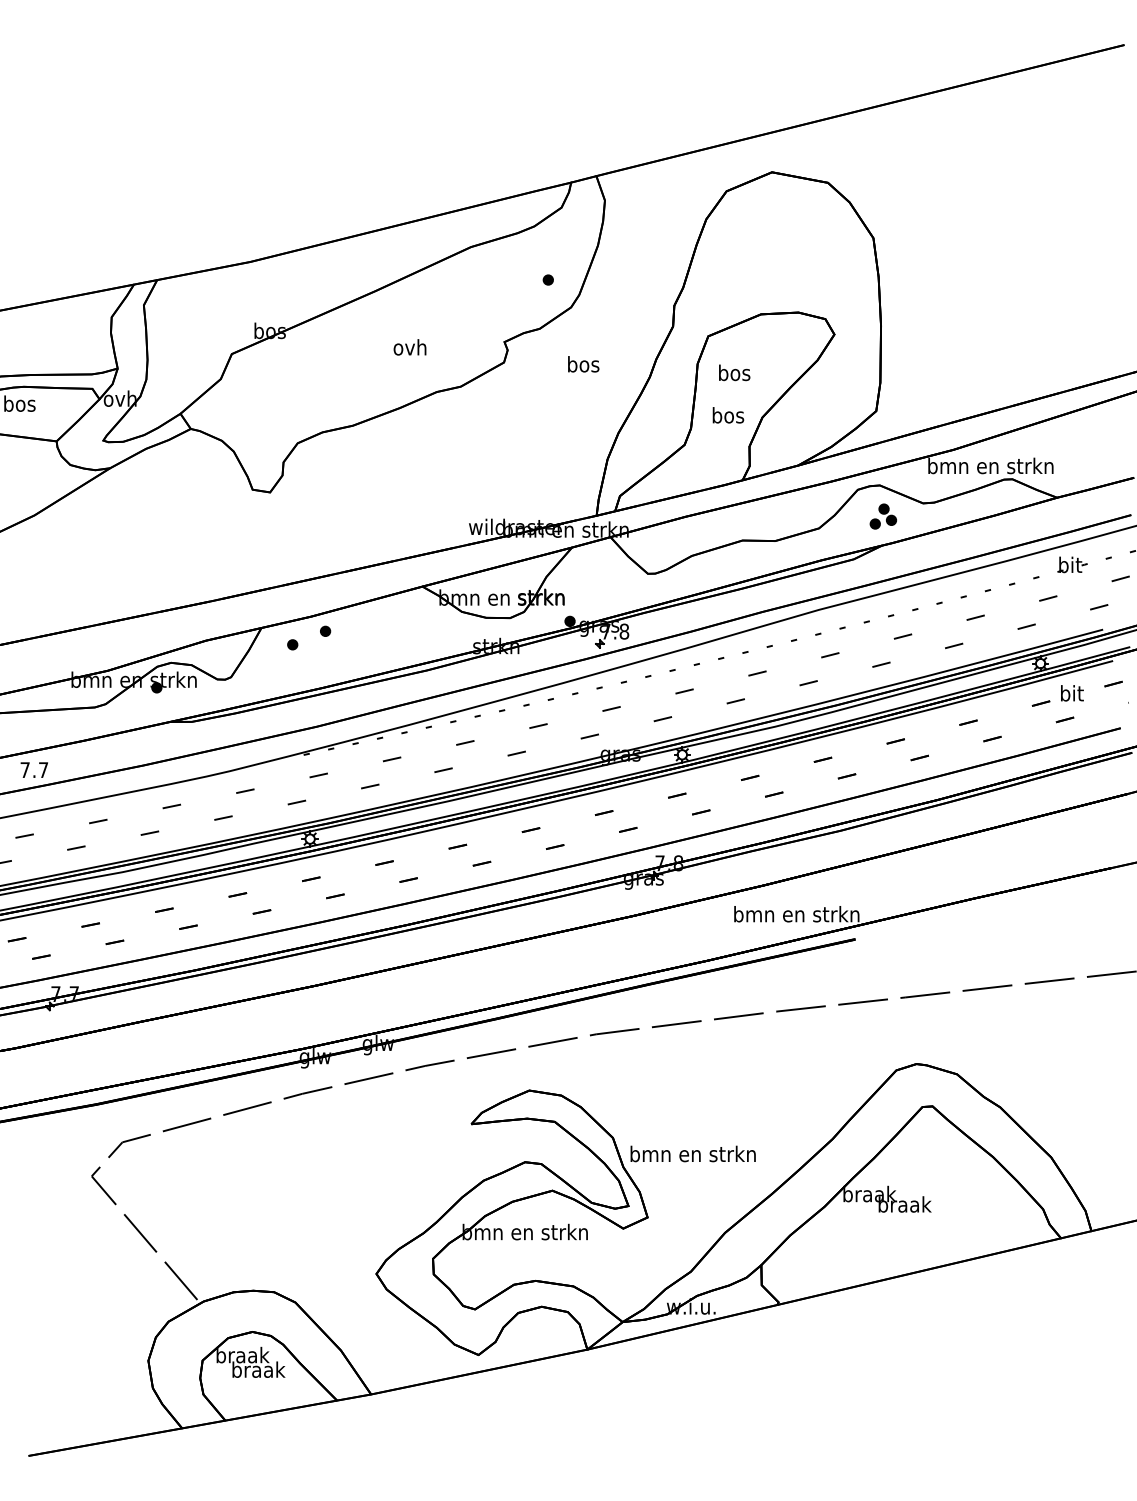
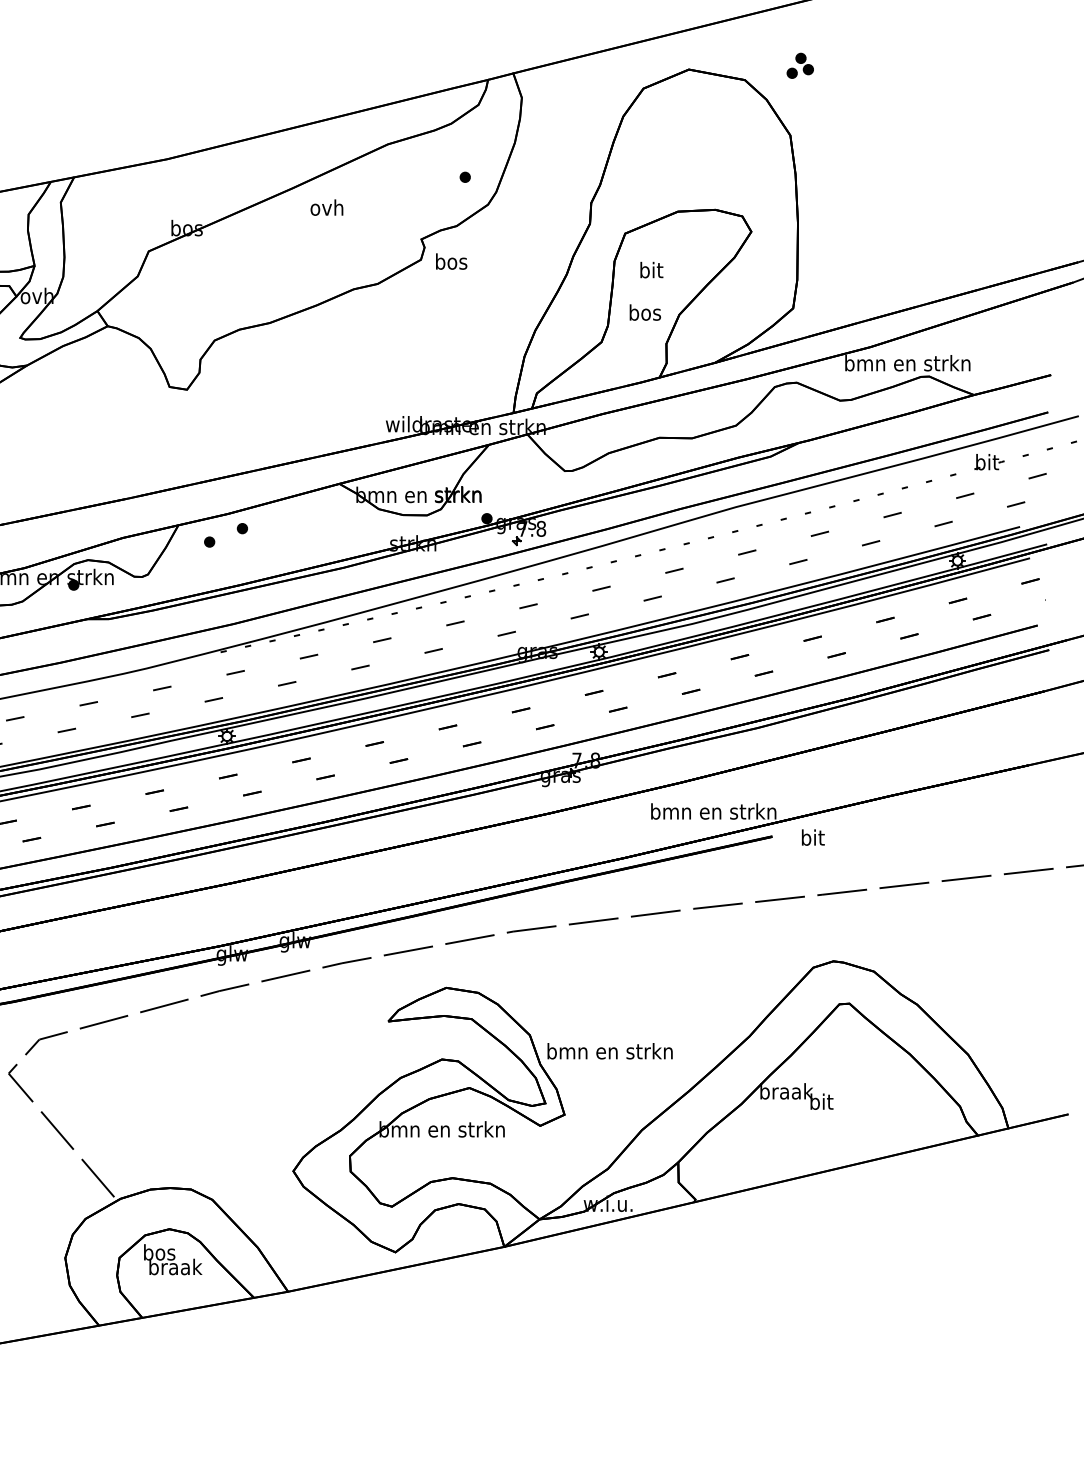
text: (409, 347) -> (326, 207), moved
text: (583, 364) -> (451, 261), moved
text: (734, 372) -> (651, 269), bos -> bit
part: (883, 516) -> (800, 65), moved
text: (1072, 693) -> (813, 837), moved
text: (904, 1204) -> (821, 1101), braak -> bit
text: (242, 1354) -> (159, 1251), braak -> bos

